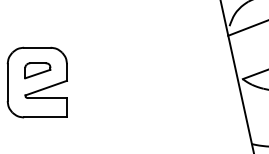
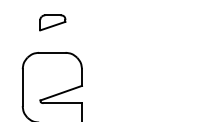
part: (37, 70) -> (52, 22), moved

